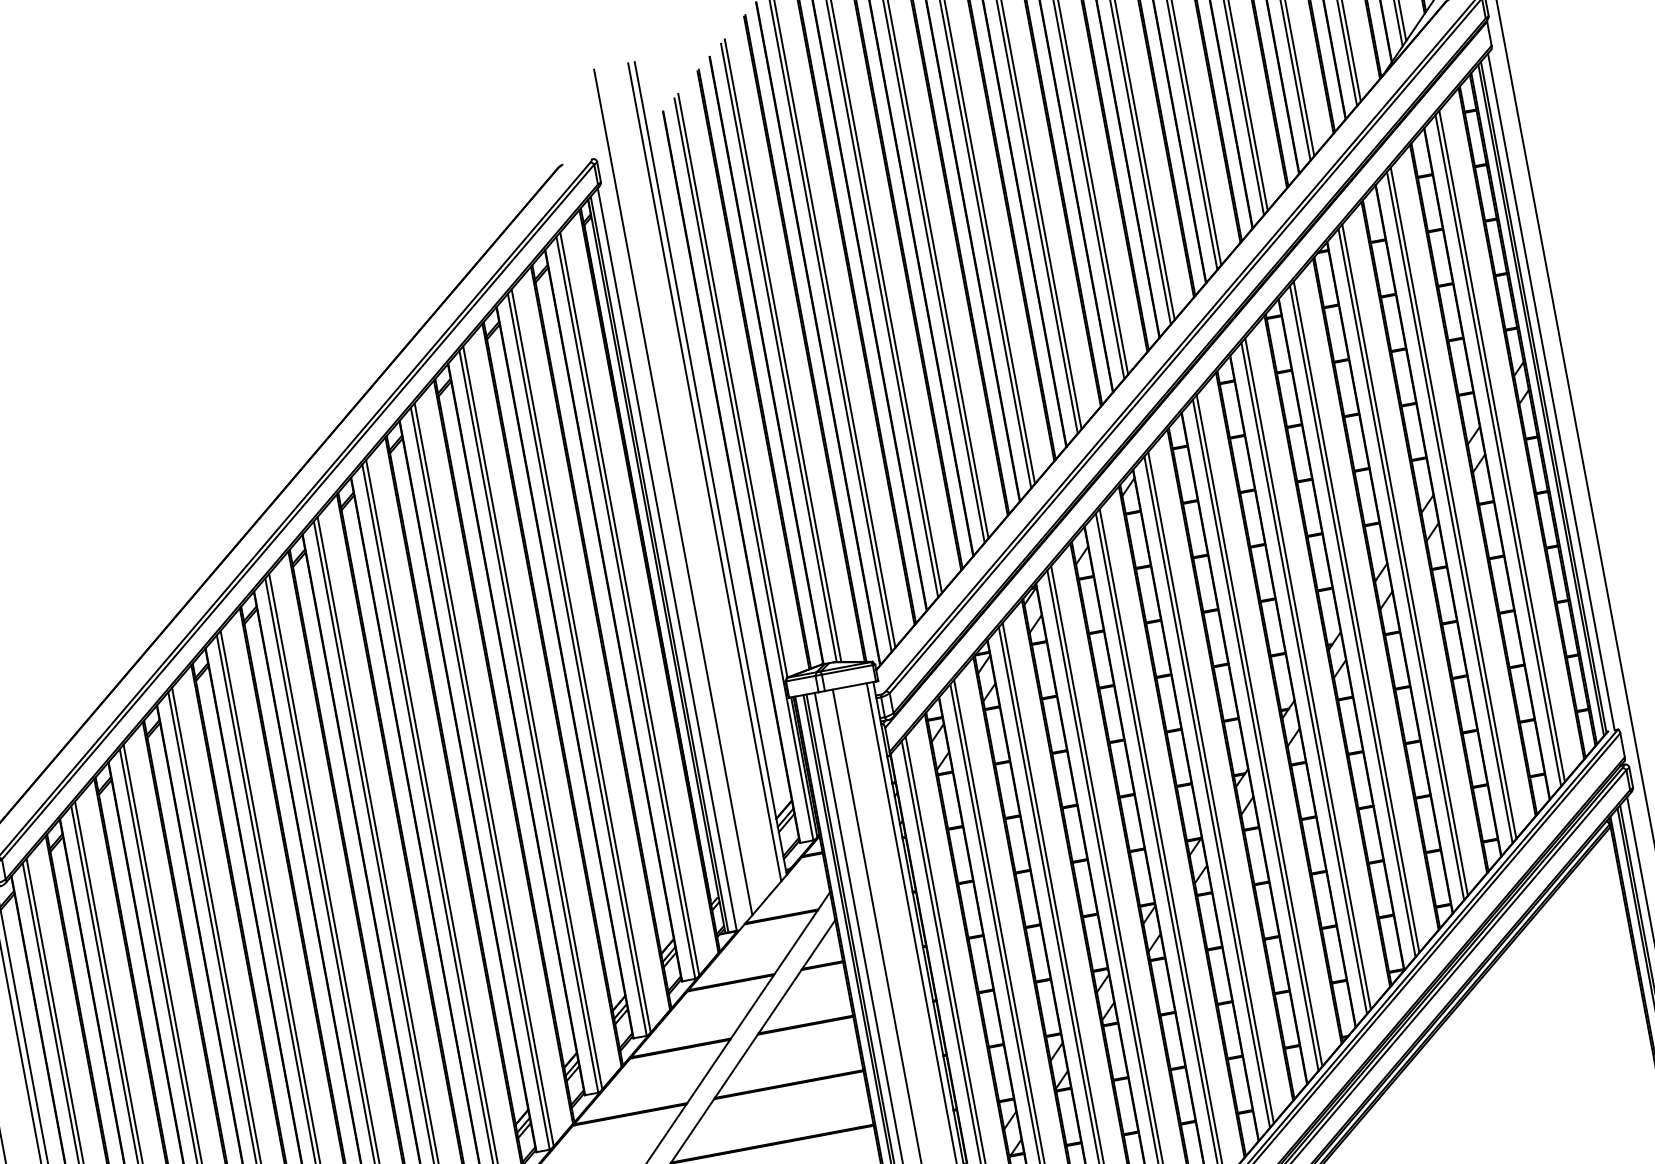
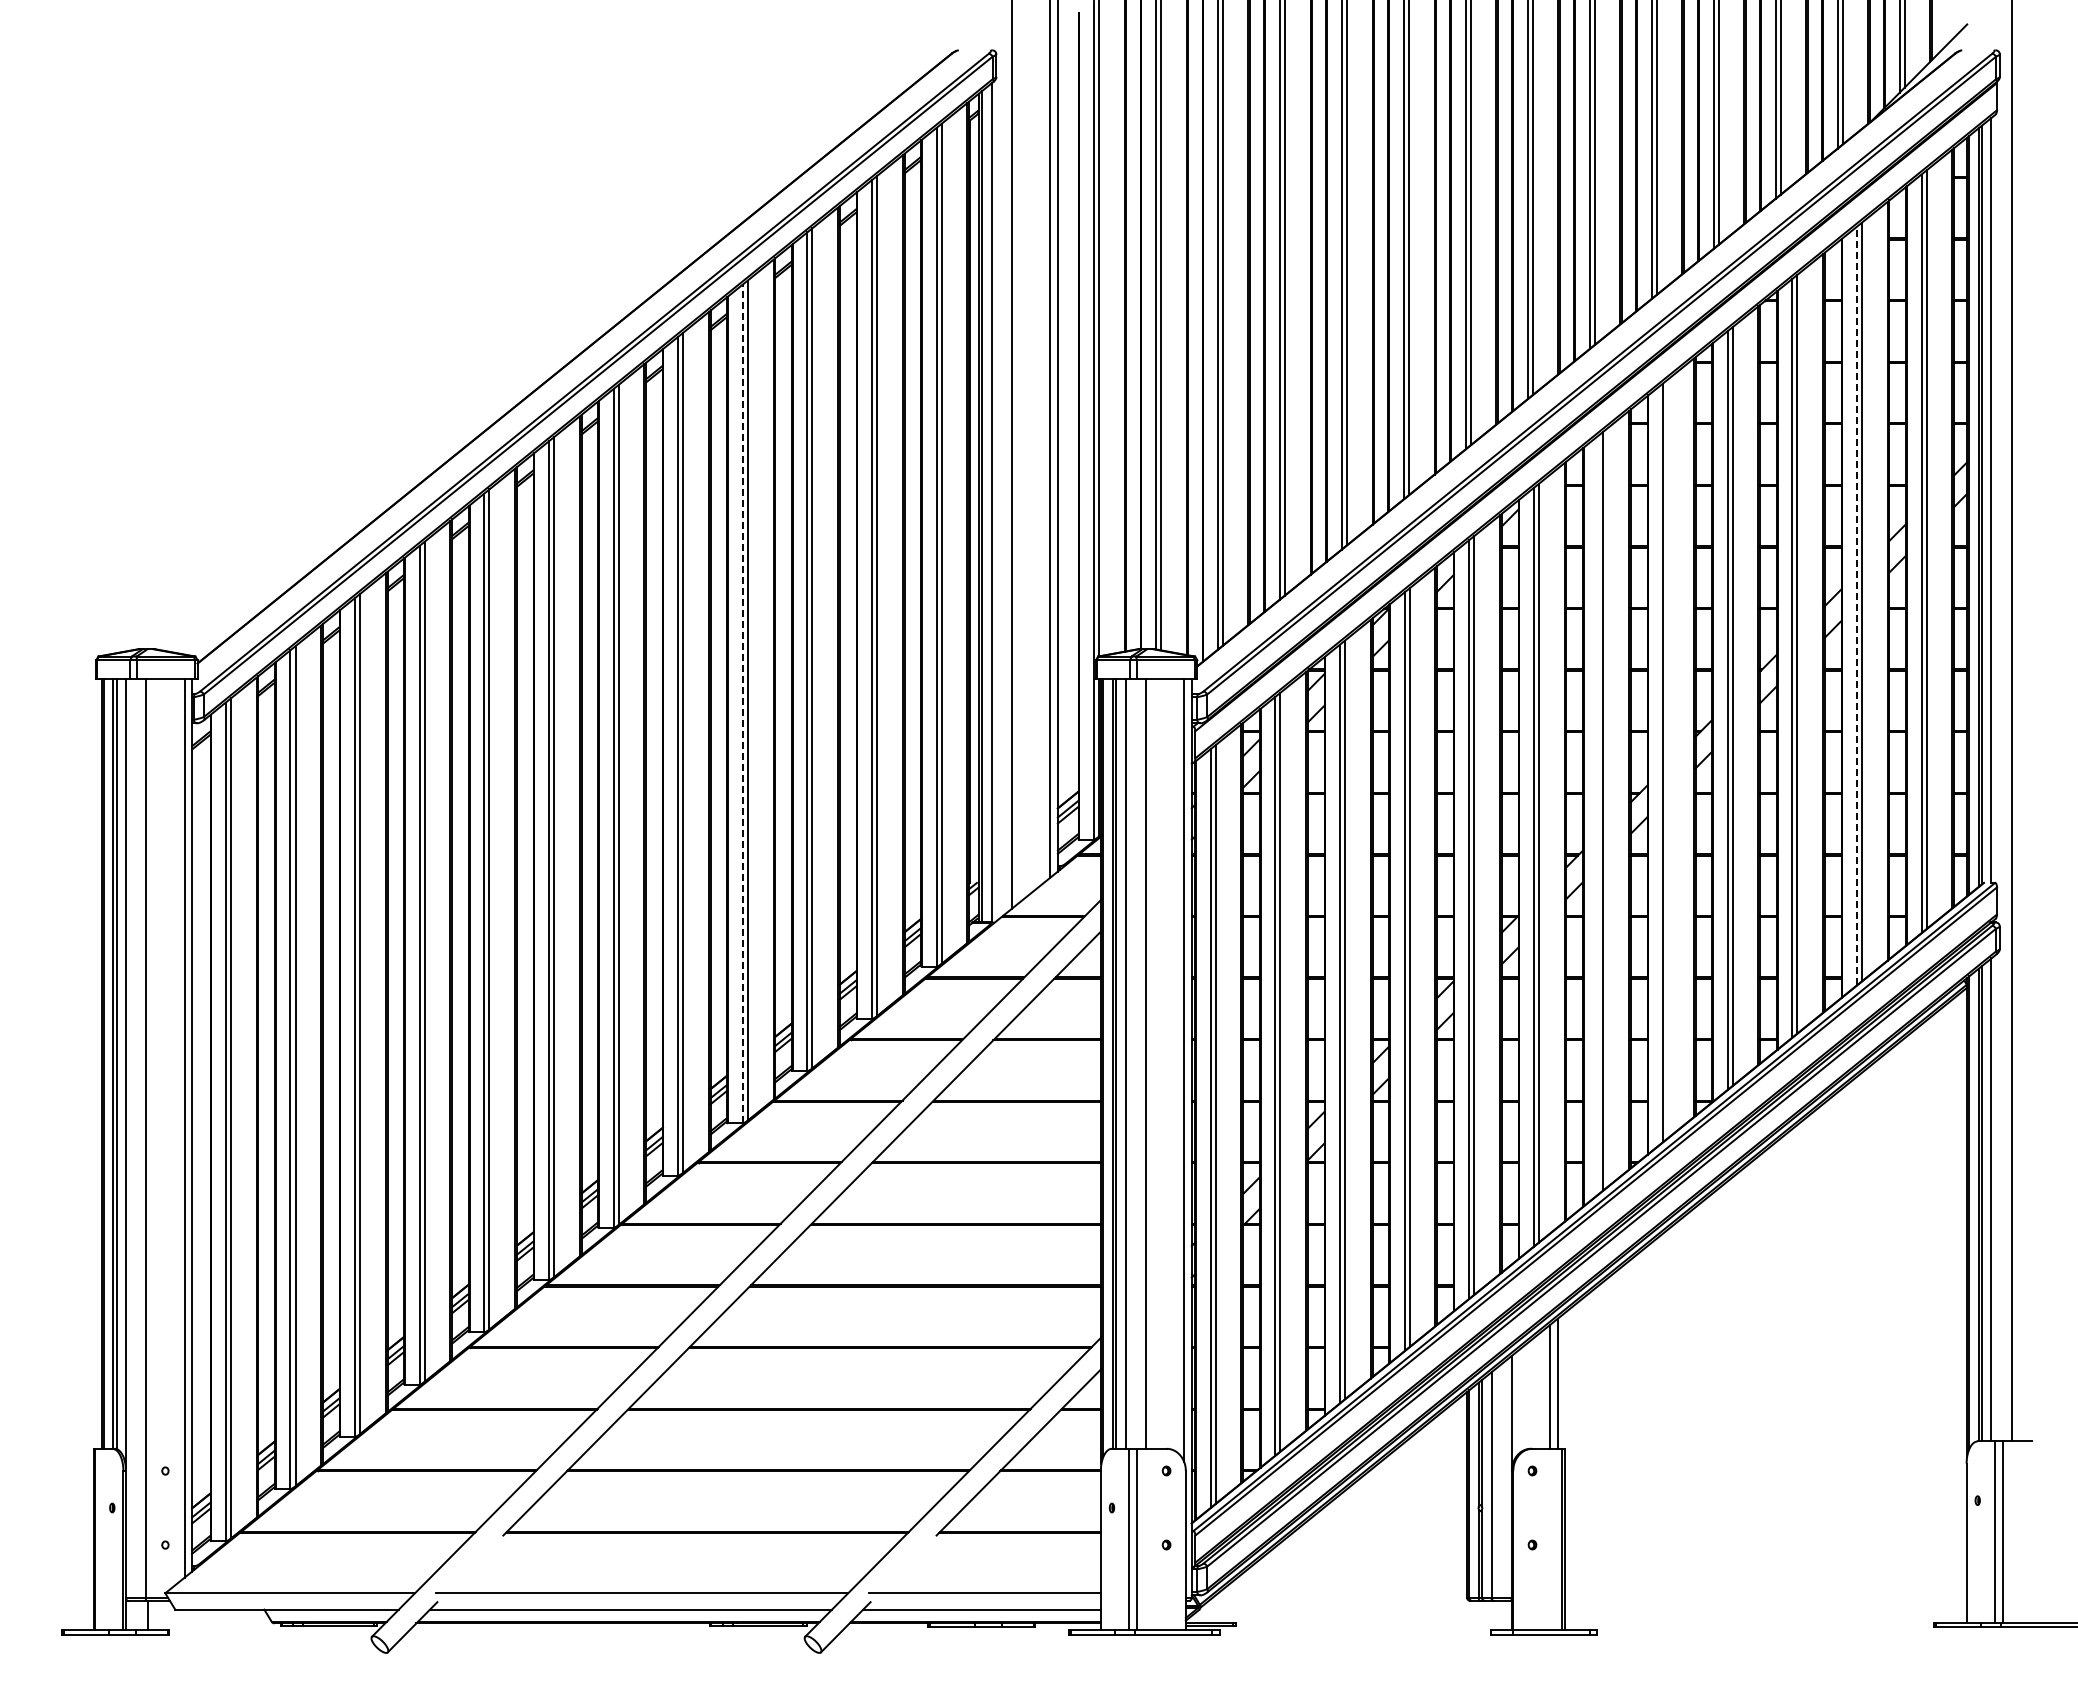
line: (1449, 507) -> (1856, 605), solid -> dashed
line: (1308, 673) -> (1668, 758), removed
line: (1255, 734) -> (1598, 814), removed
line: (479, 778) -> (742, 703), solid -> dashed

